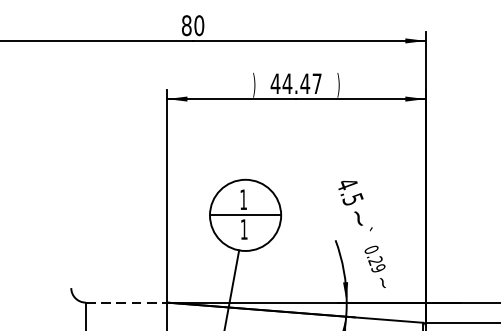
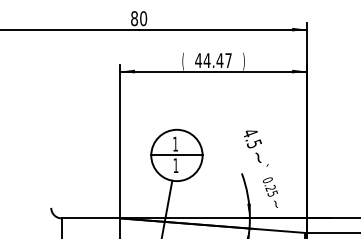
text: (253, 85) -> (182, 61), ) -> (
text: (378, 268) -> (272, 193), 0.29 -> 0.25
line: (127, 302) -> (91, 218), dashed -> solid

